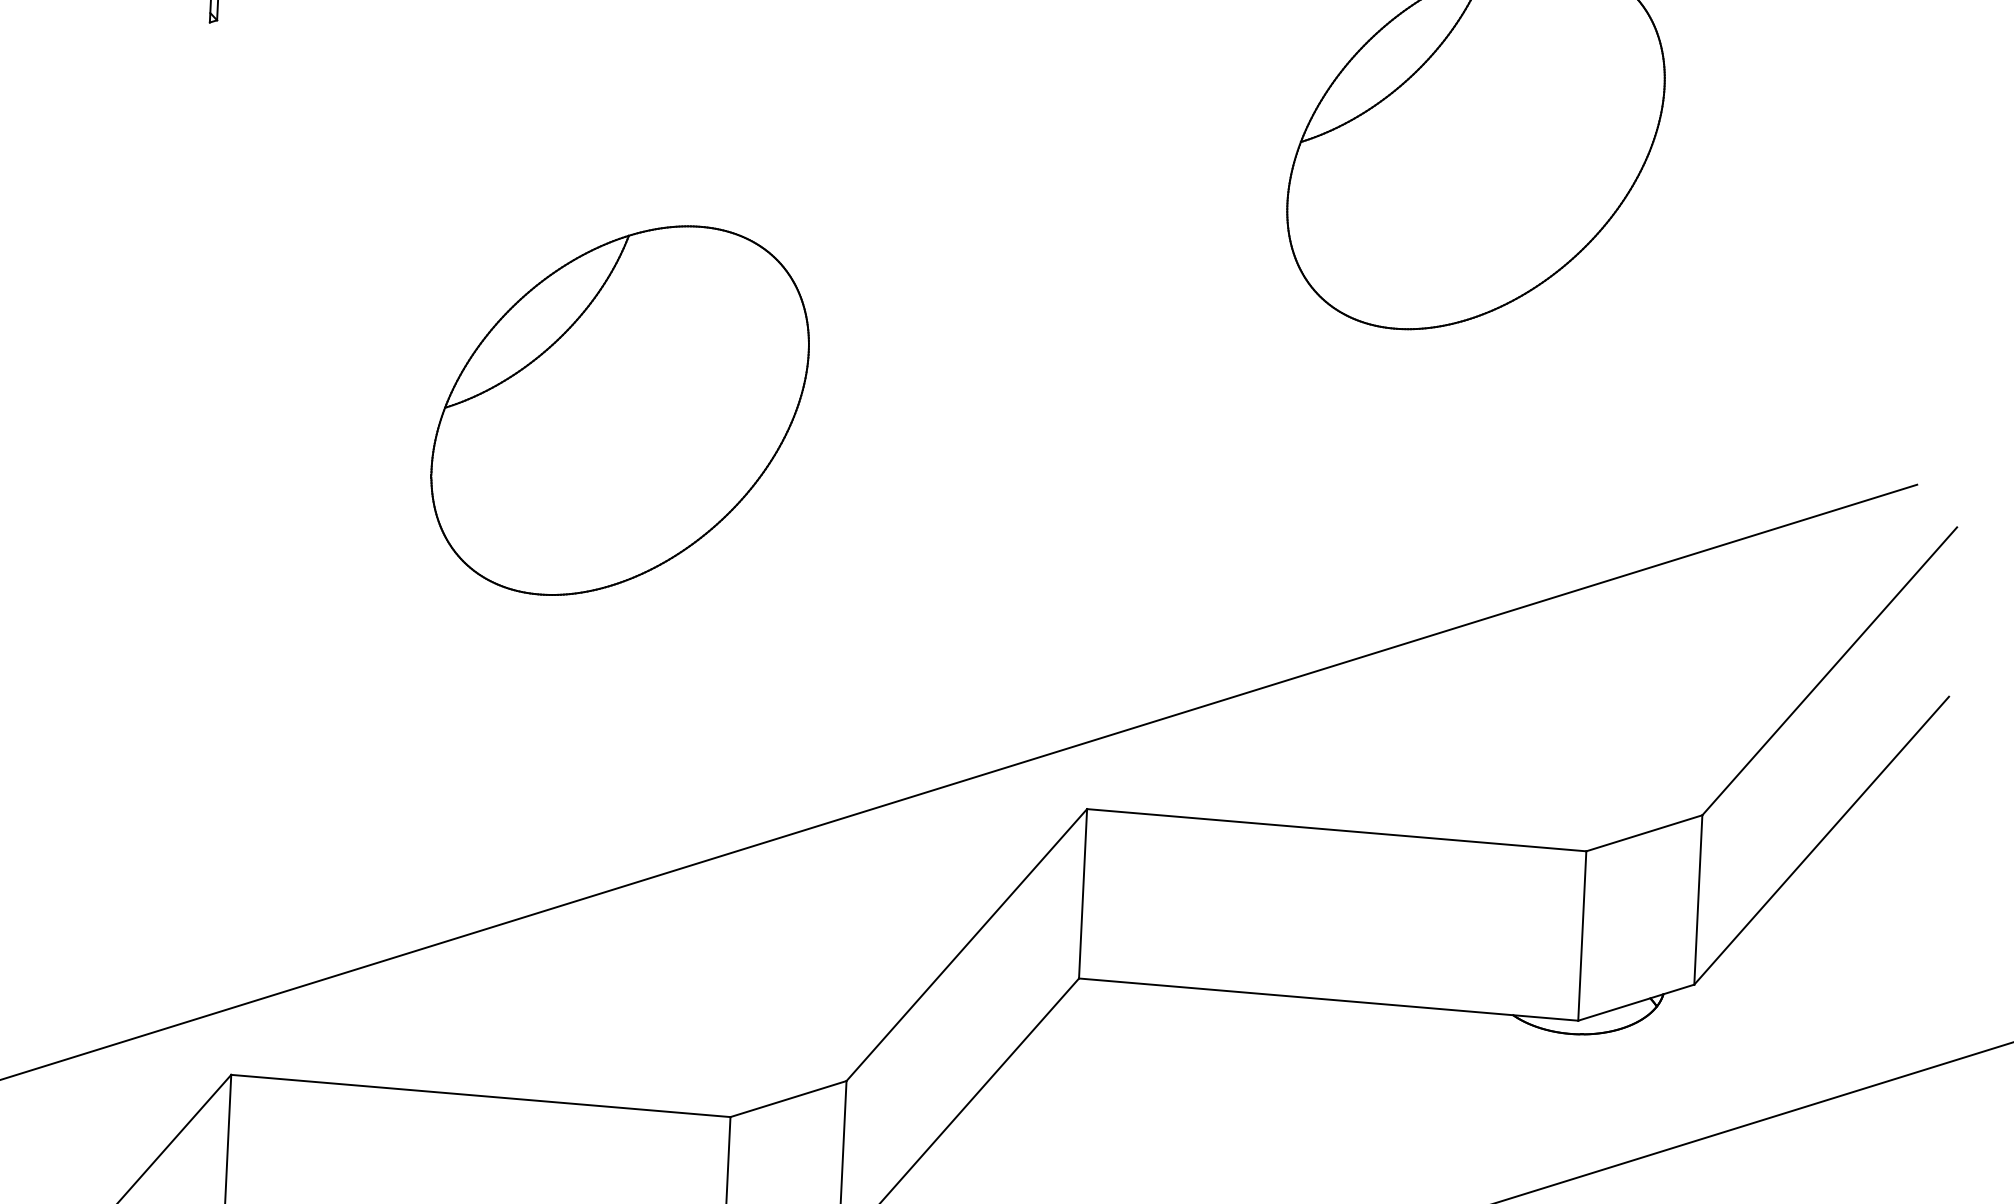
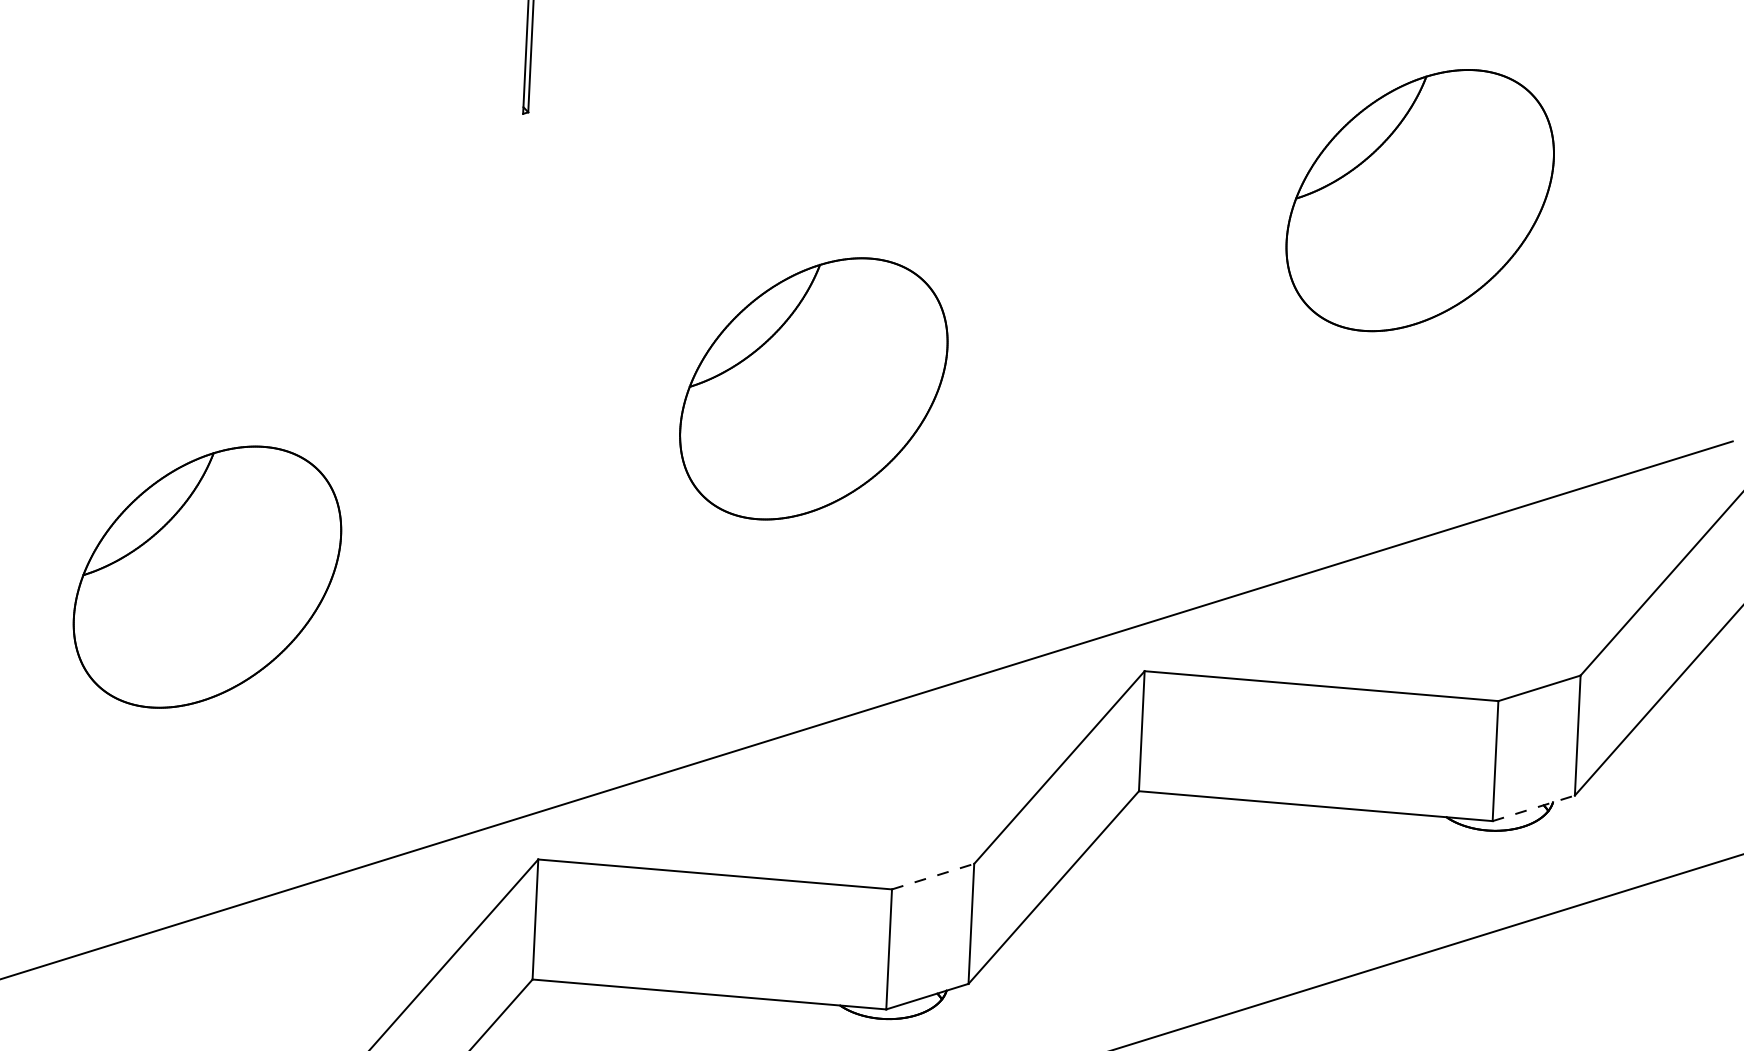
line: (1637, 1002) -> (1534, 808), solid -> dashed
line: (789, 1098) -> (933, 876), solid -> dashed

